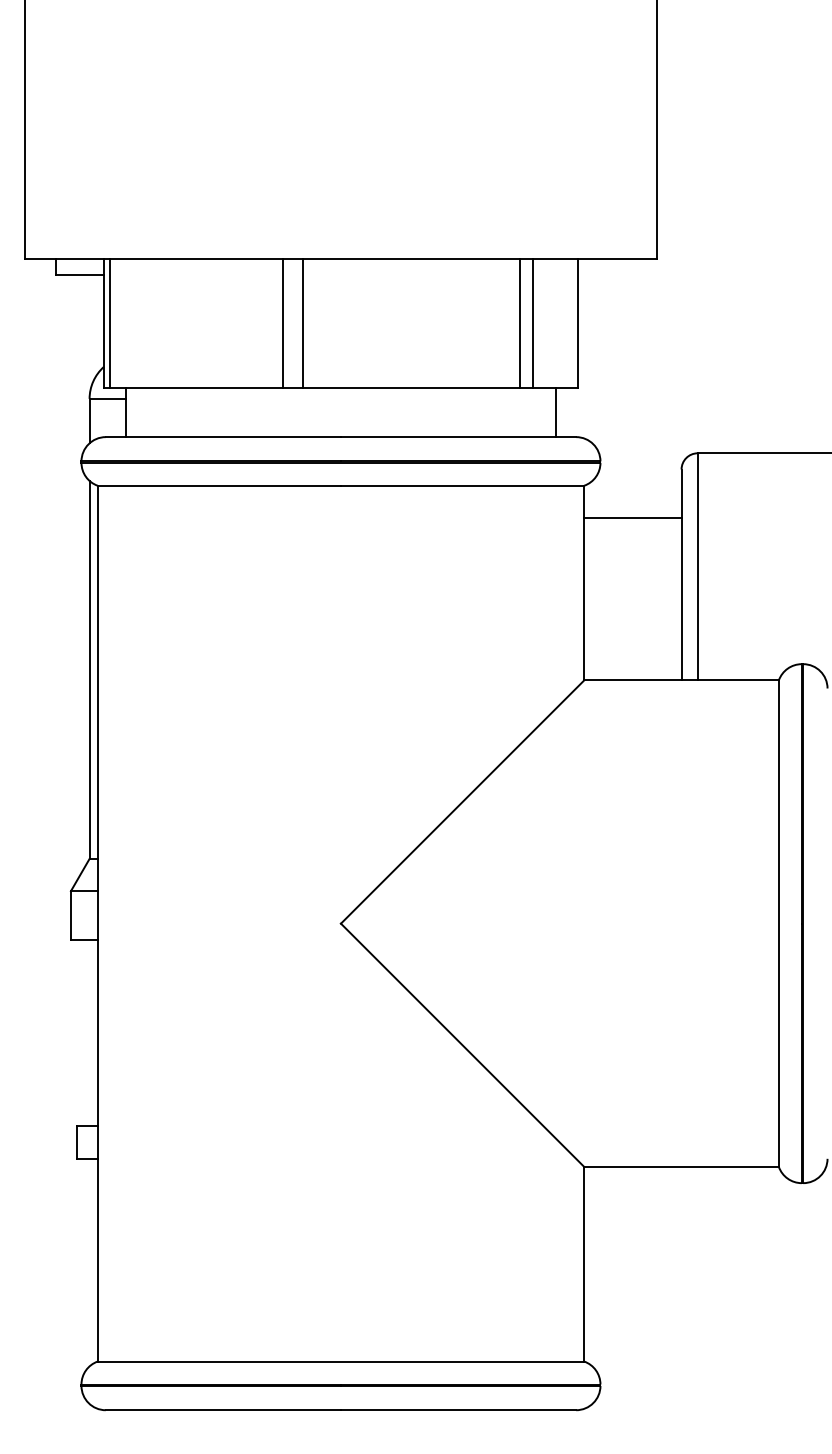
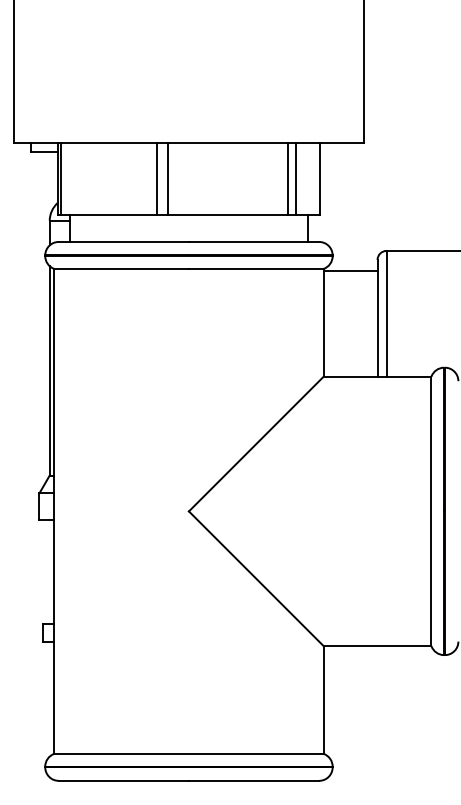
line: (632, 517) -> (350, 270), moved

